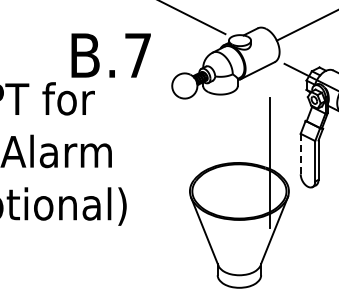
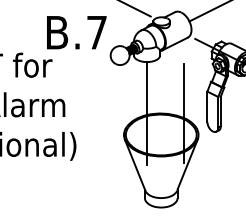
text: (110, 55) -> (76, 32), moved
line: (300, 154) -> (207, 107), dashed -> solid
line: (221, 162) -> (147, 113), added

